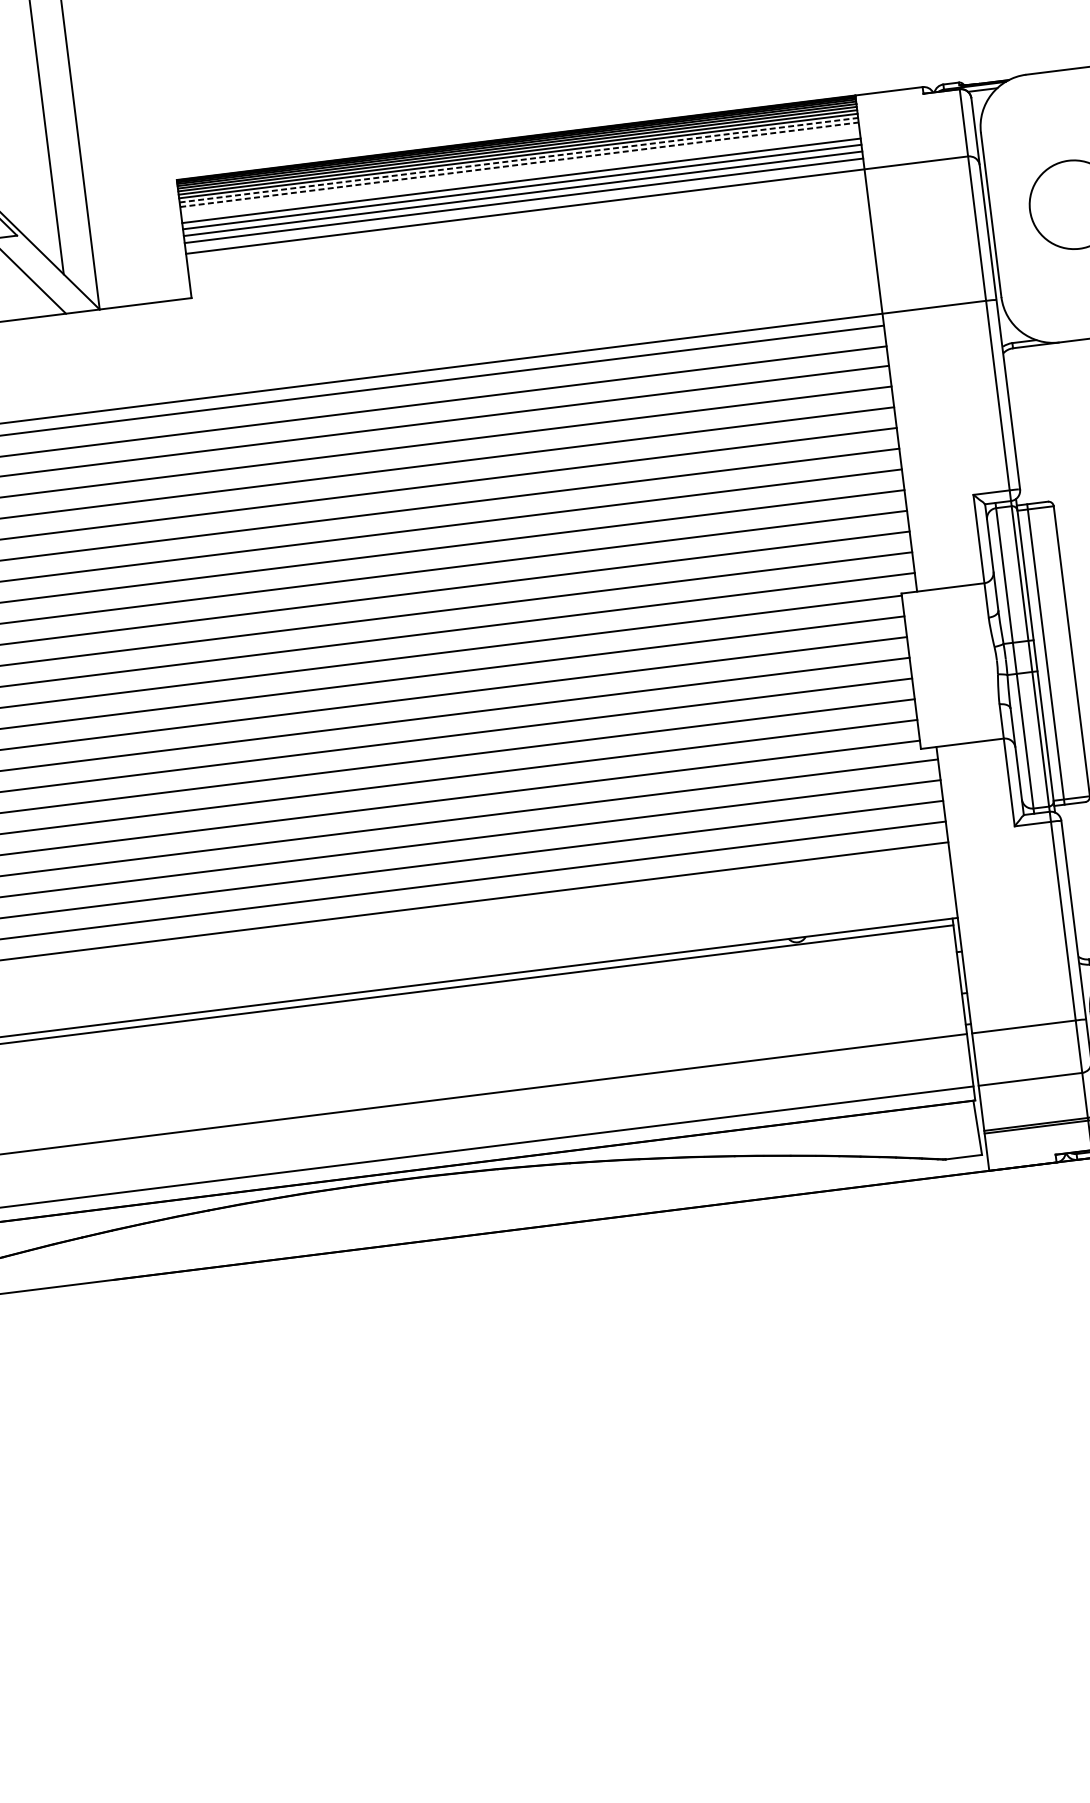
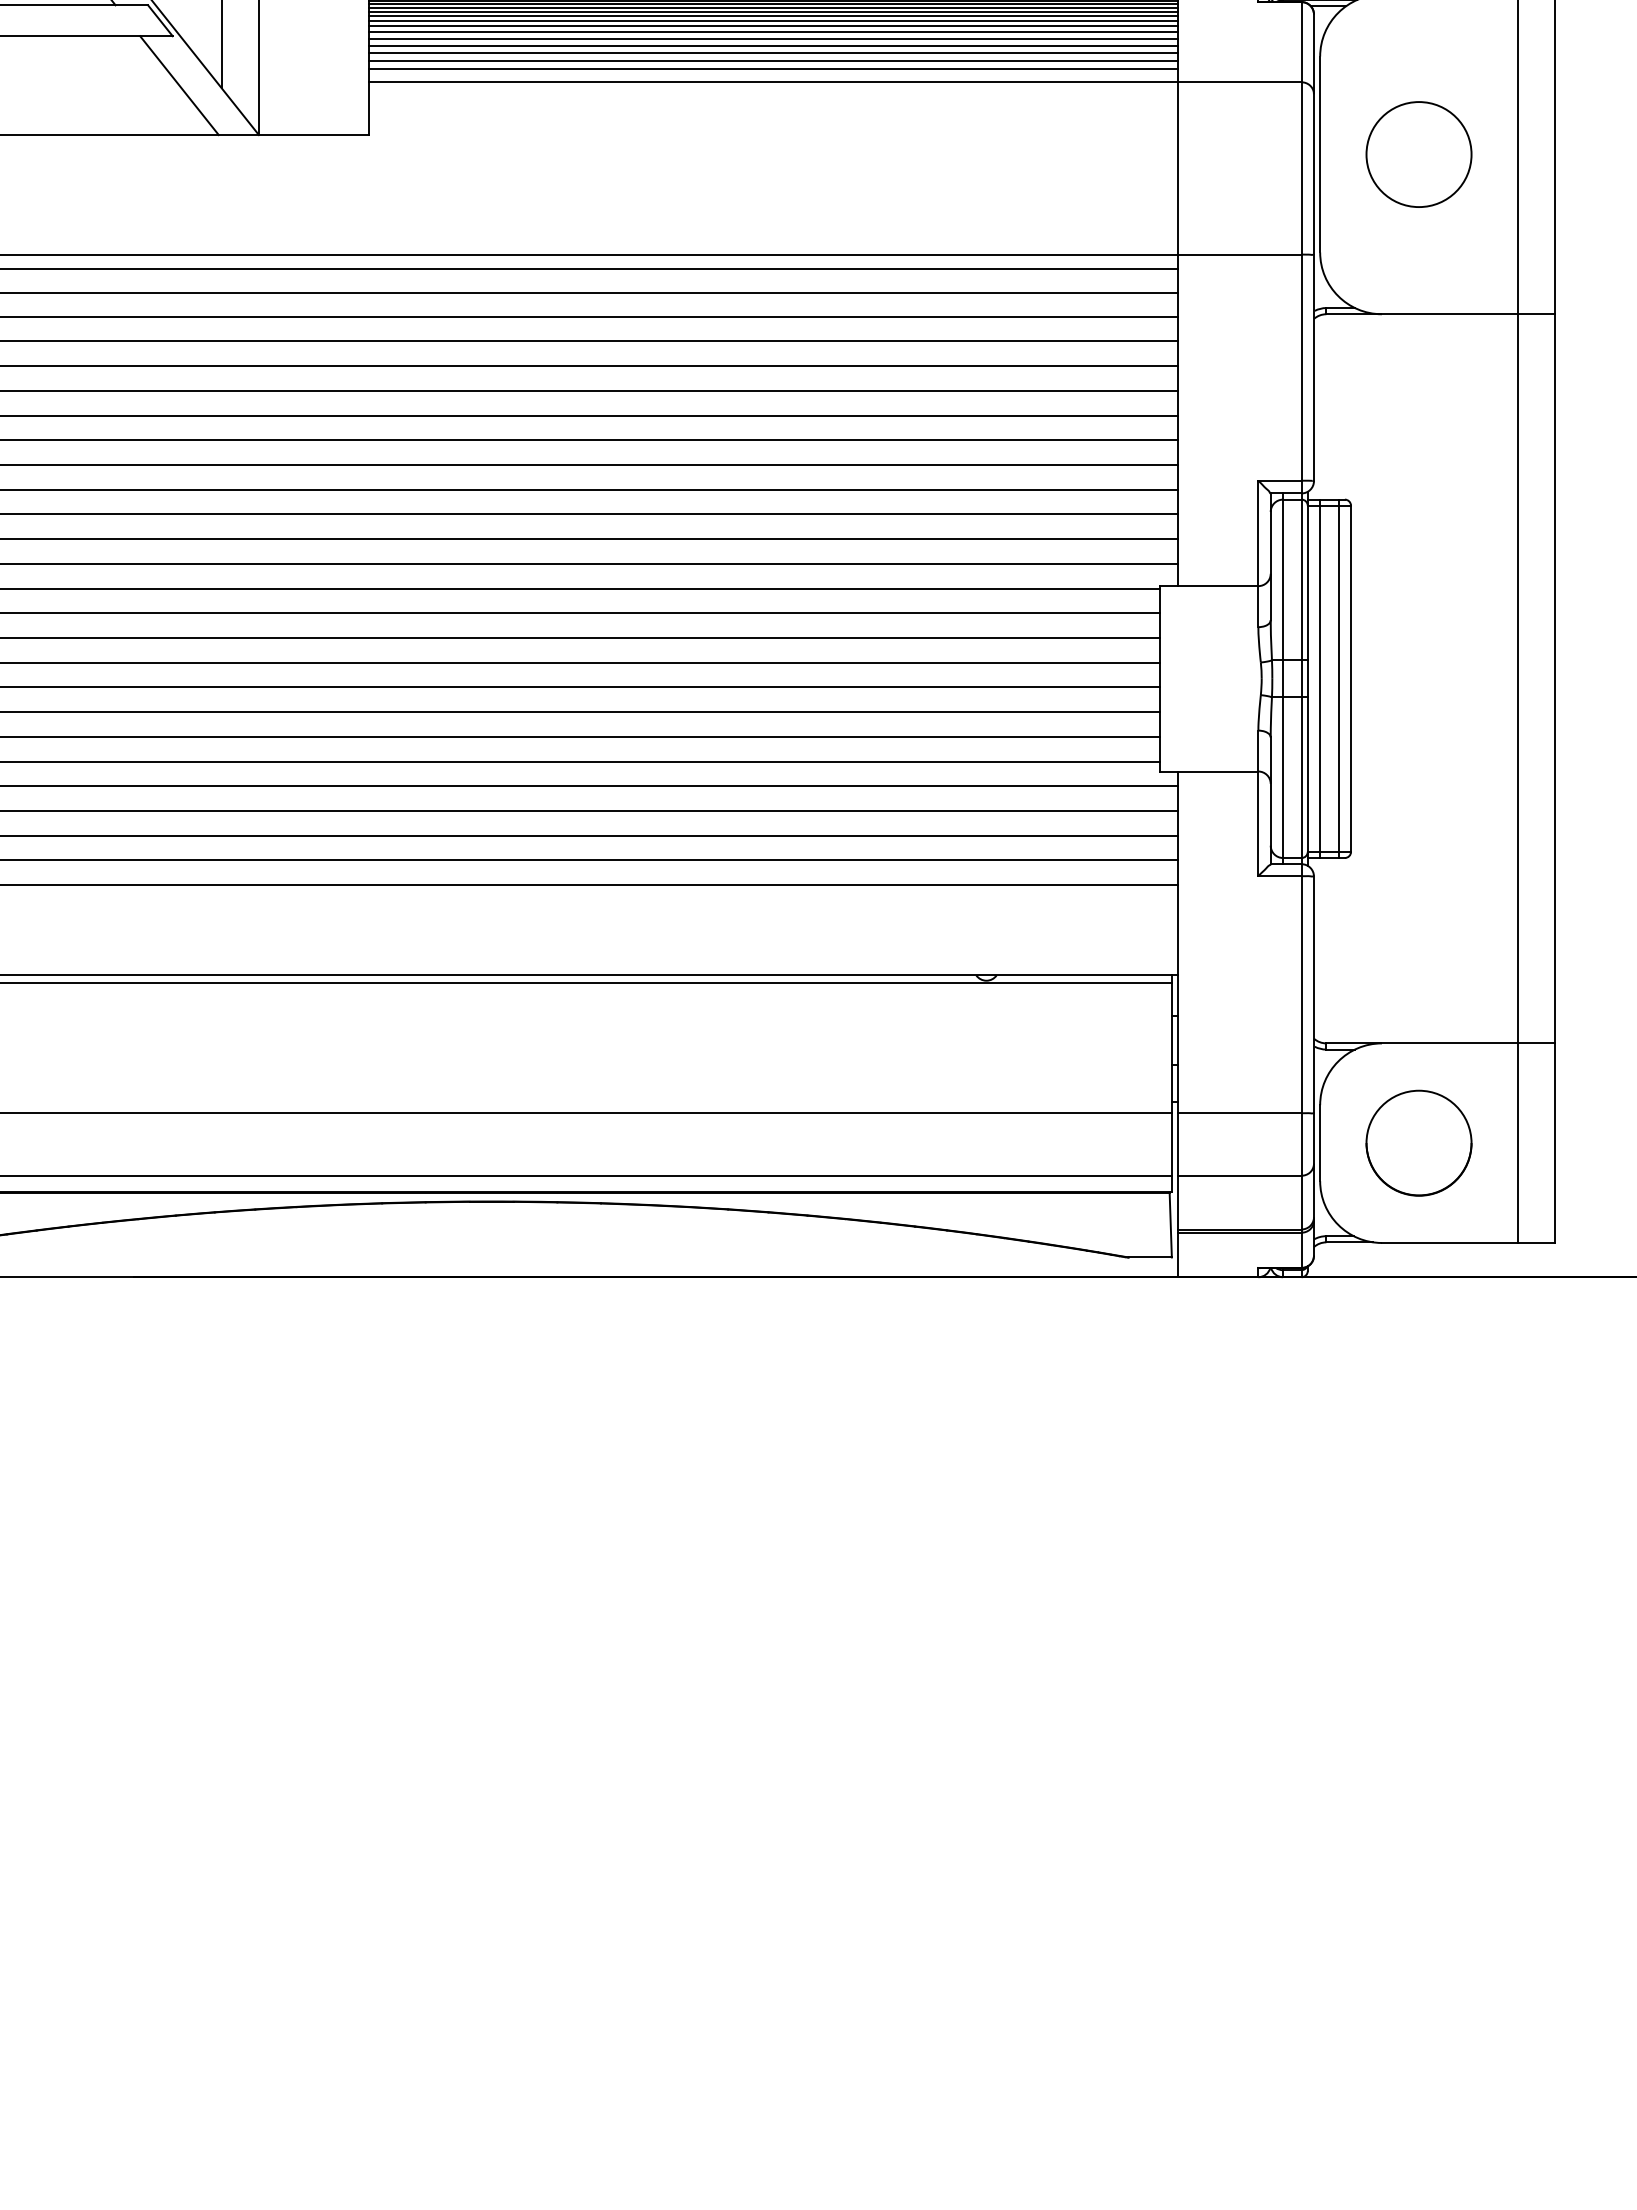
line: (519, 159) -> (773, 20), dashed -> solid
line: (519, 164) -> (773, 26), dashed -> solid
line: (520, 169) -> (773, 32), added
line: (520, 174) -> (773, 38), added
line: (1061, 652) -> (1338, 678), added

